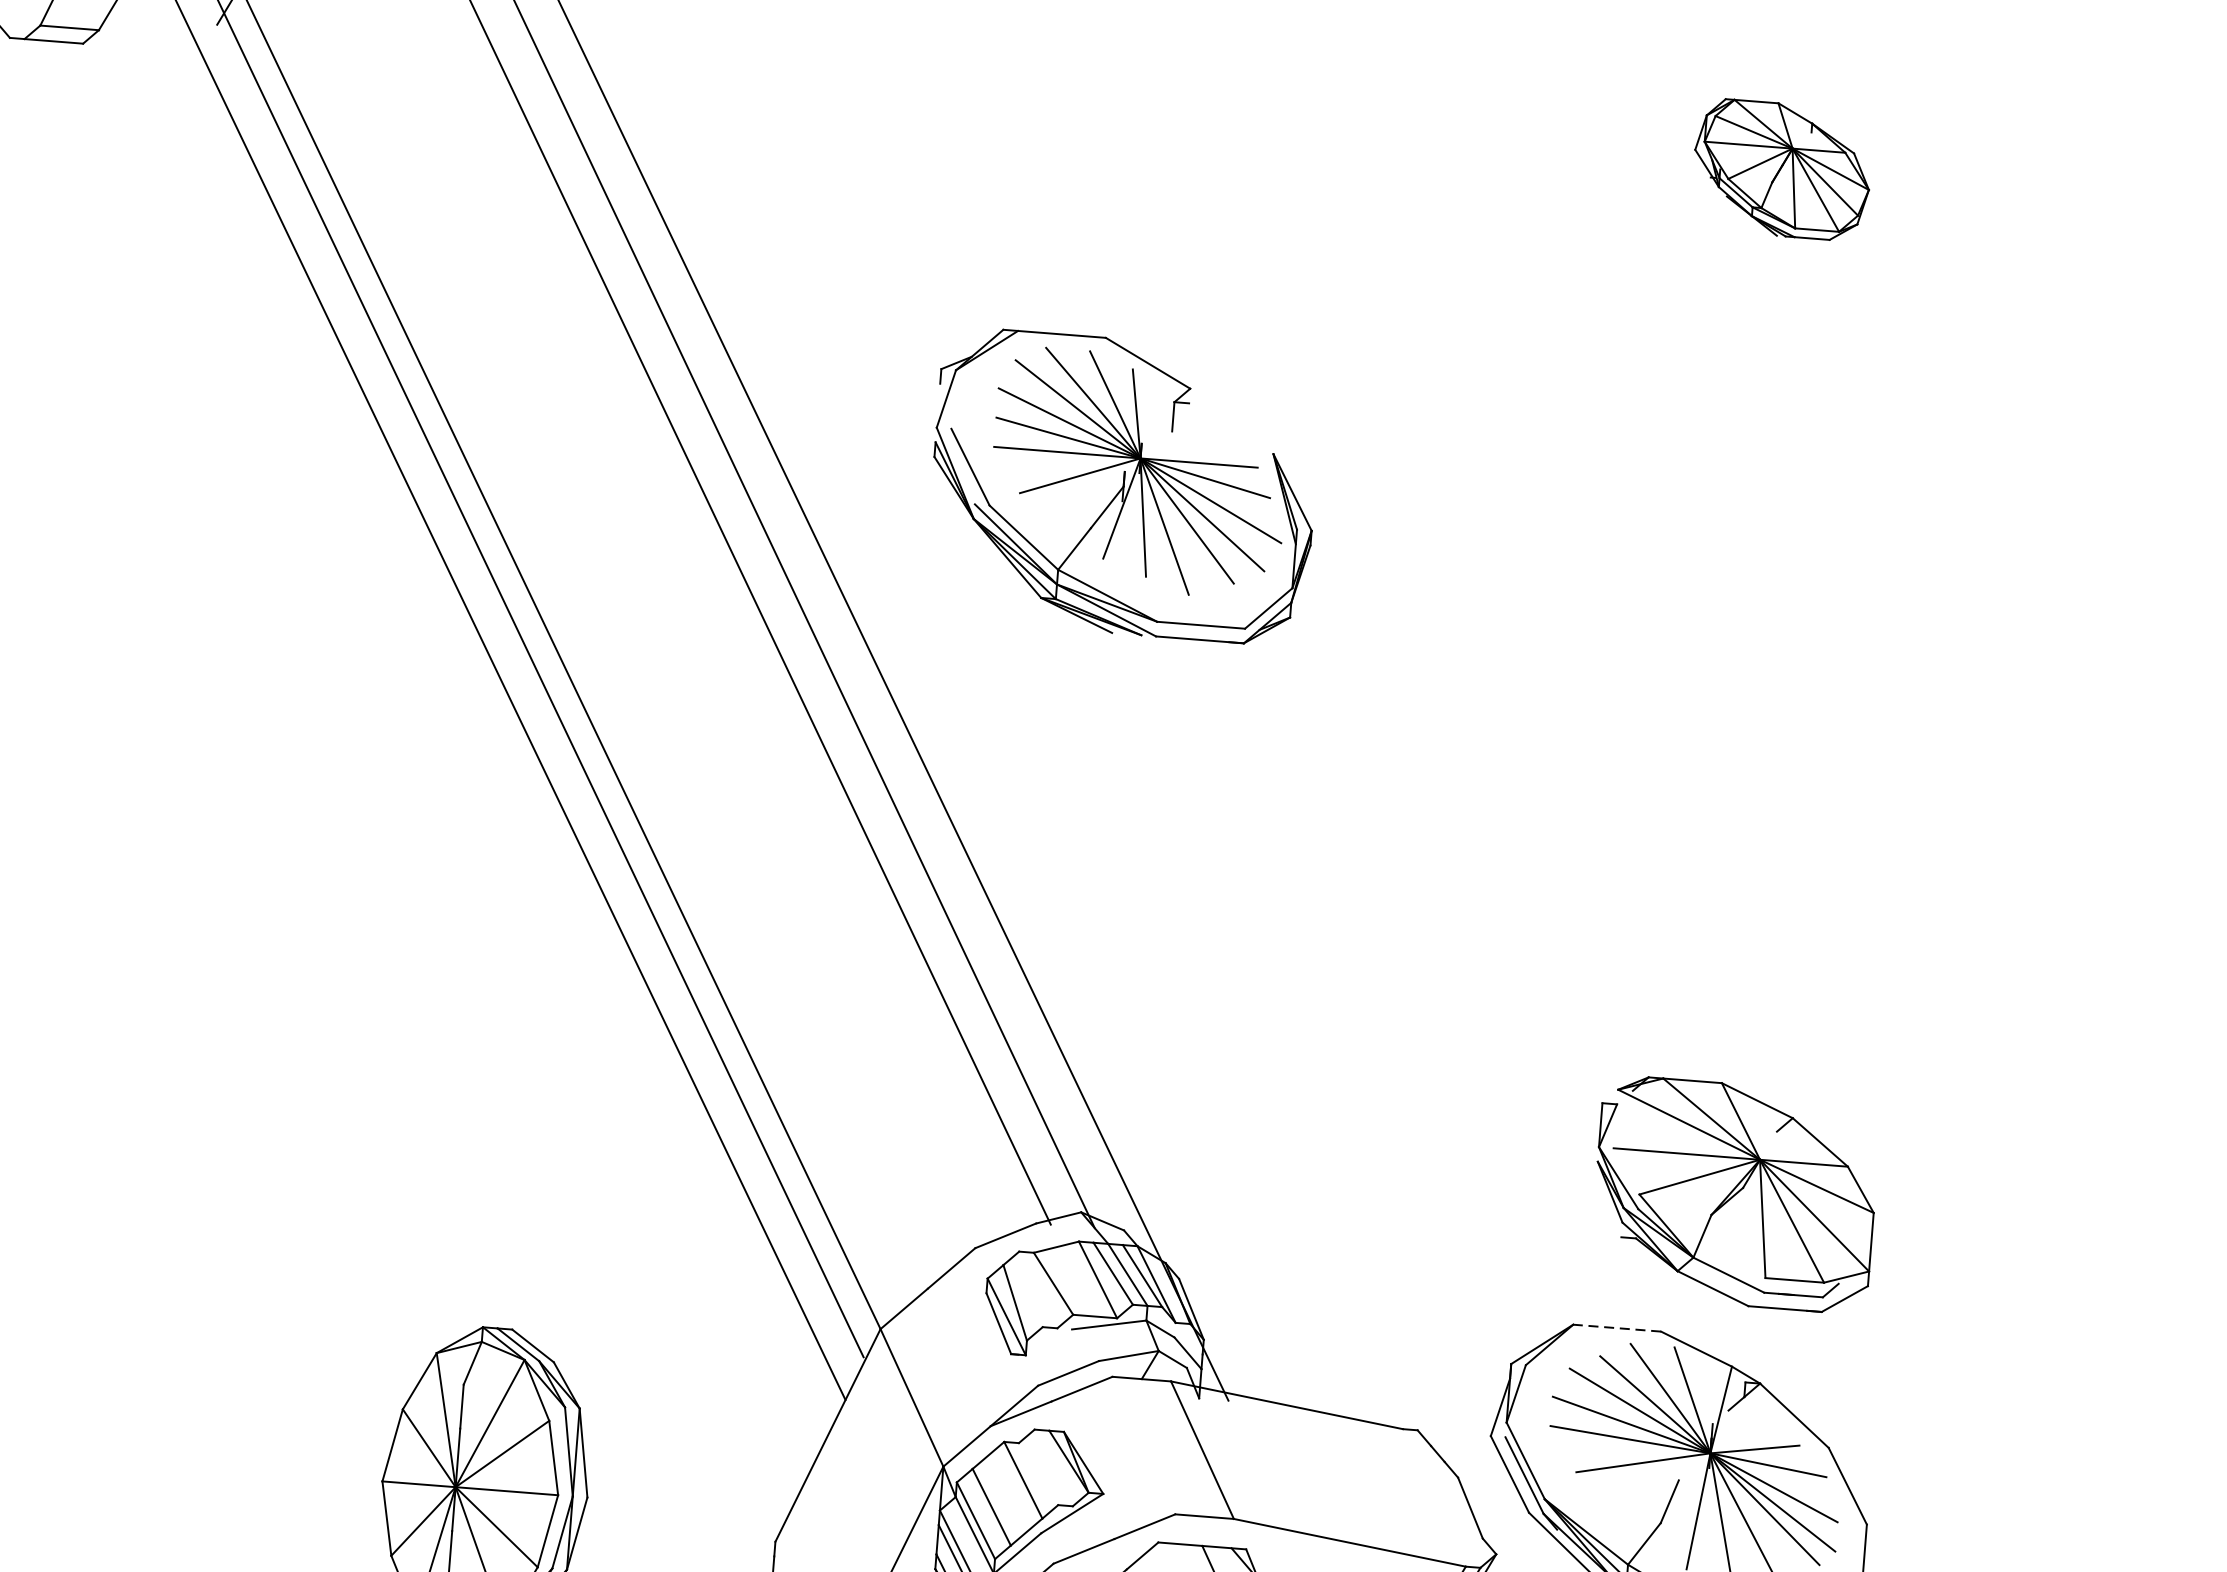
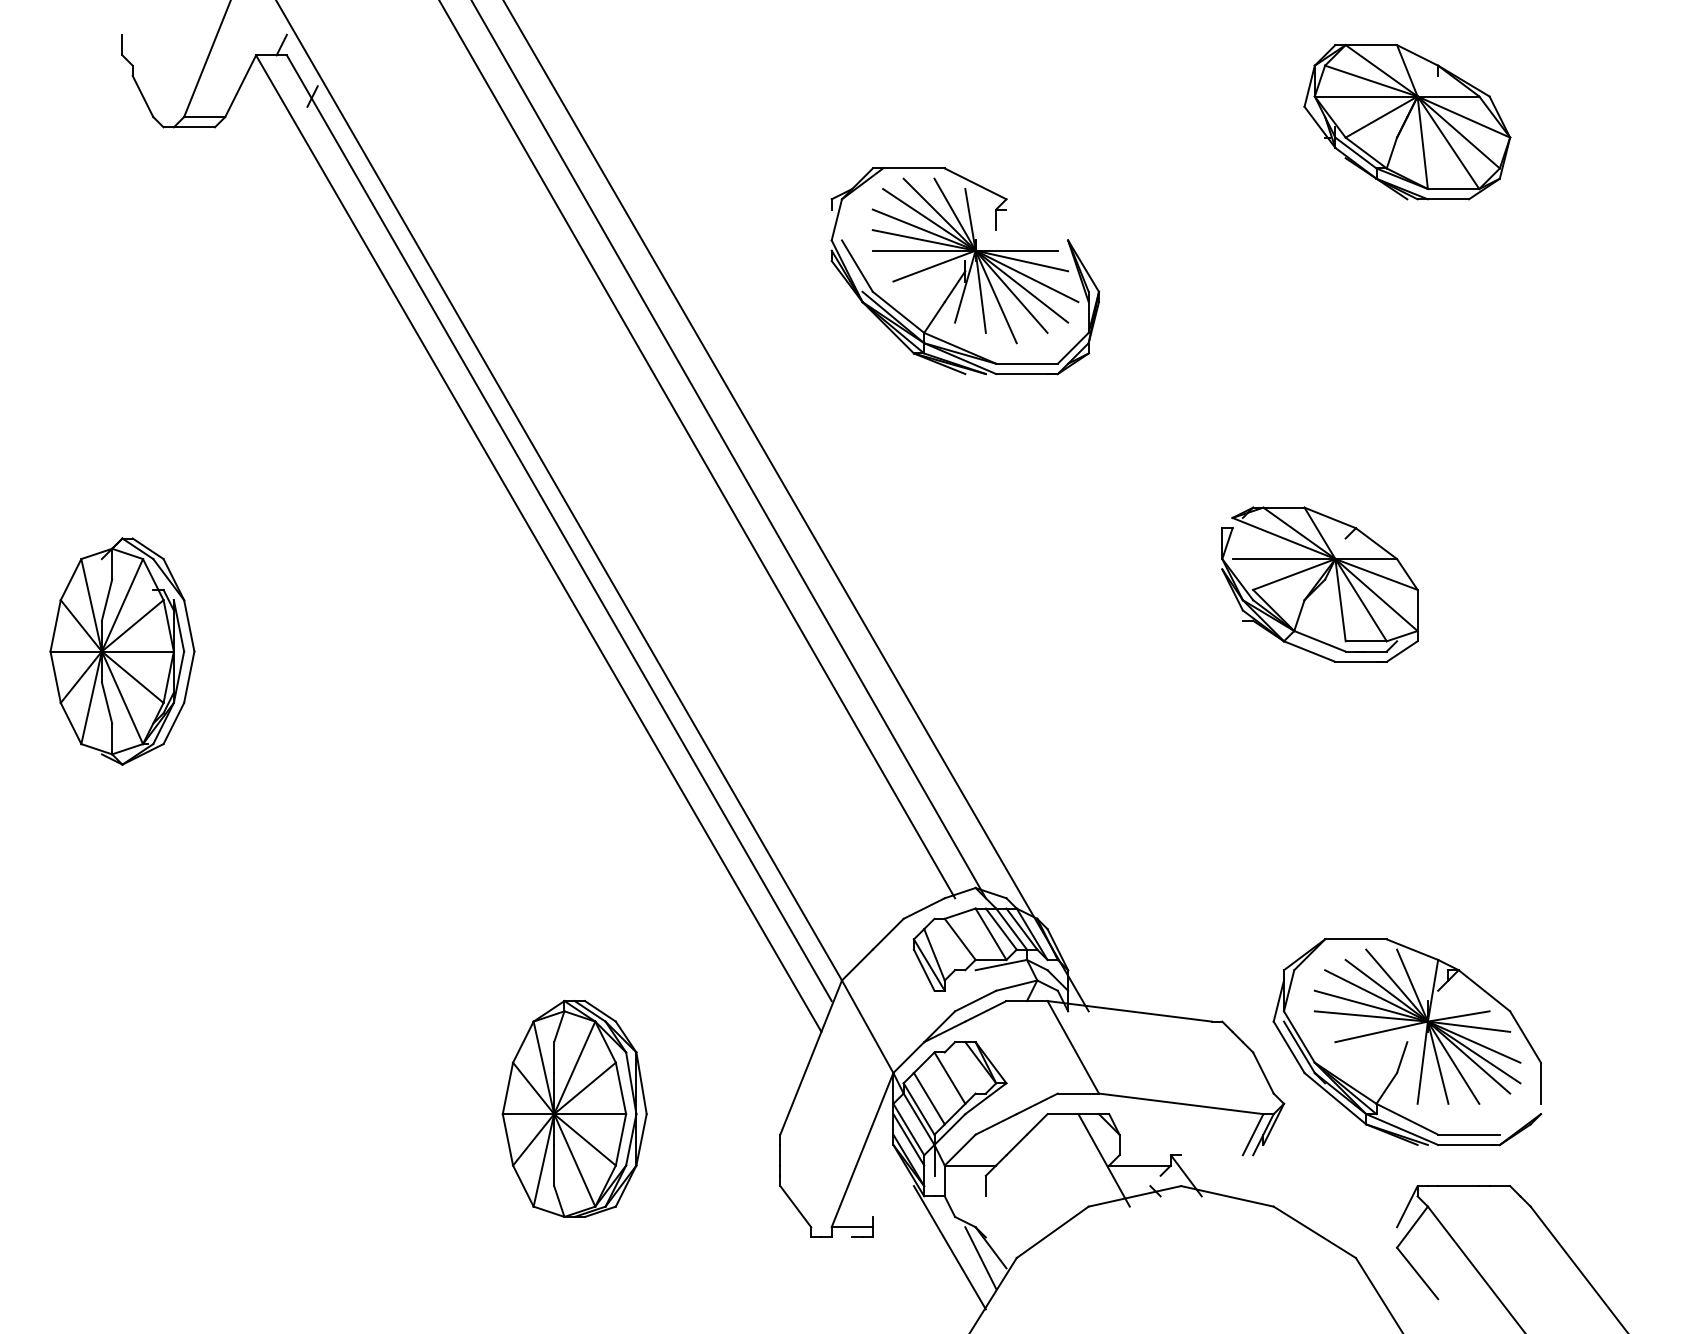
part: (1782, 169) -> (1407, 121), size x1.67
part: (1122, 486) -> (964, 271), moved
part: (1734, 1194) -> (1319, 584), moved
line: (1616, 1328) -> (1355, 939), dashed -> solid

